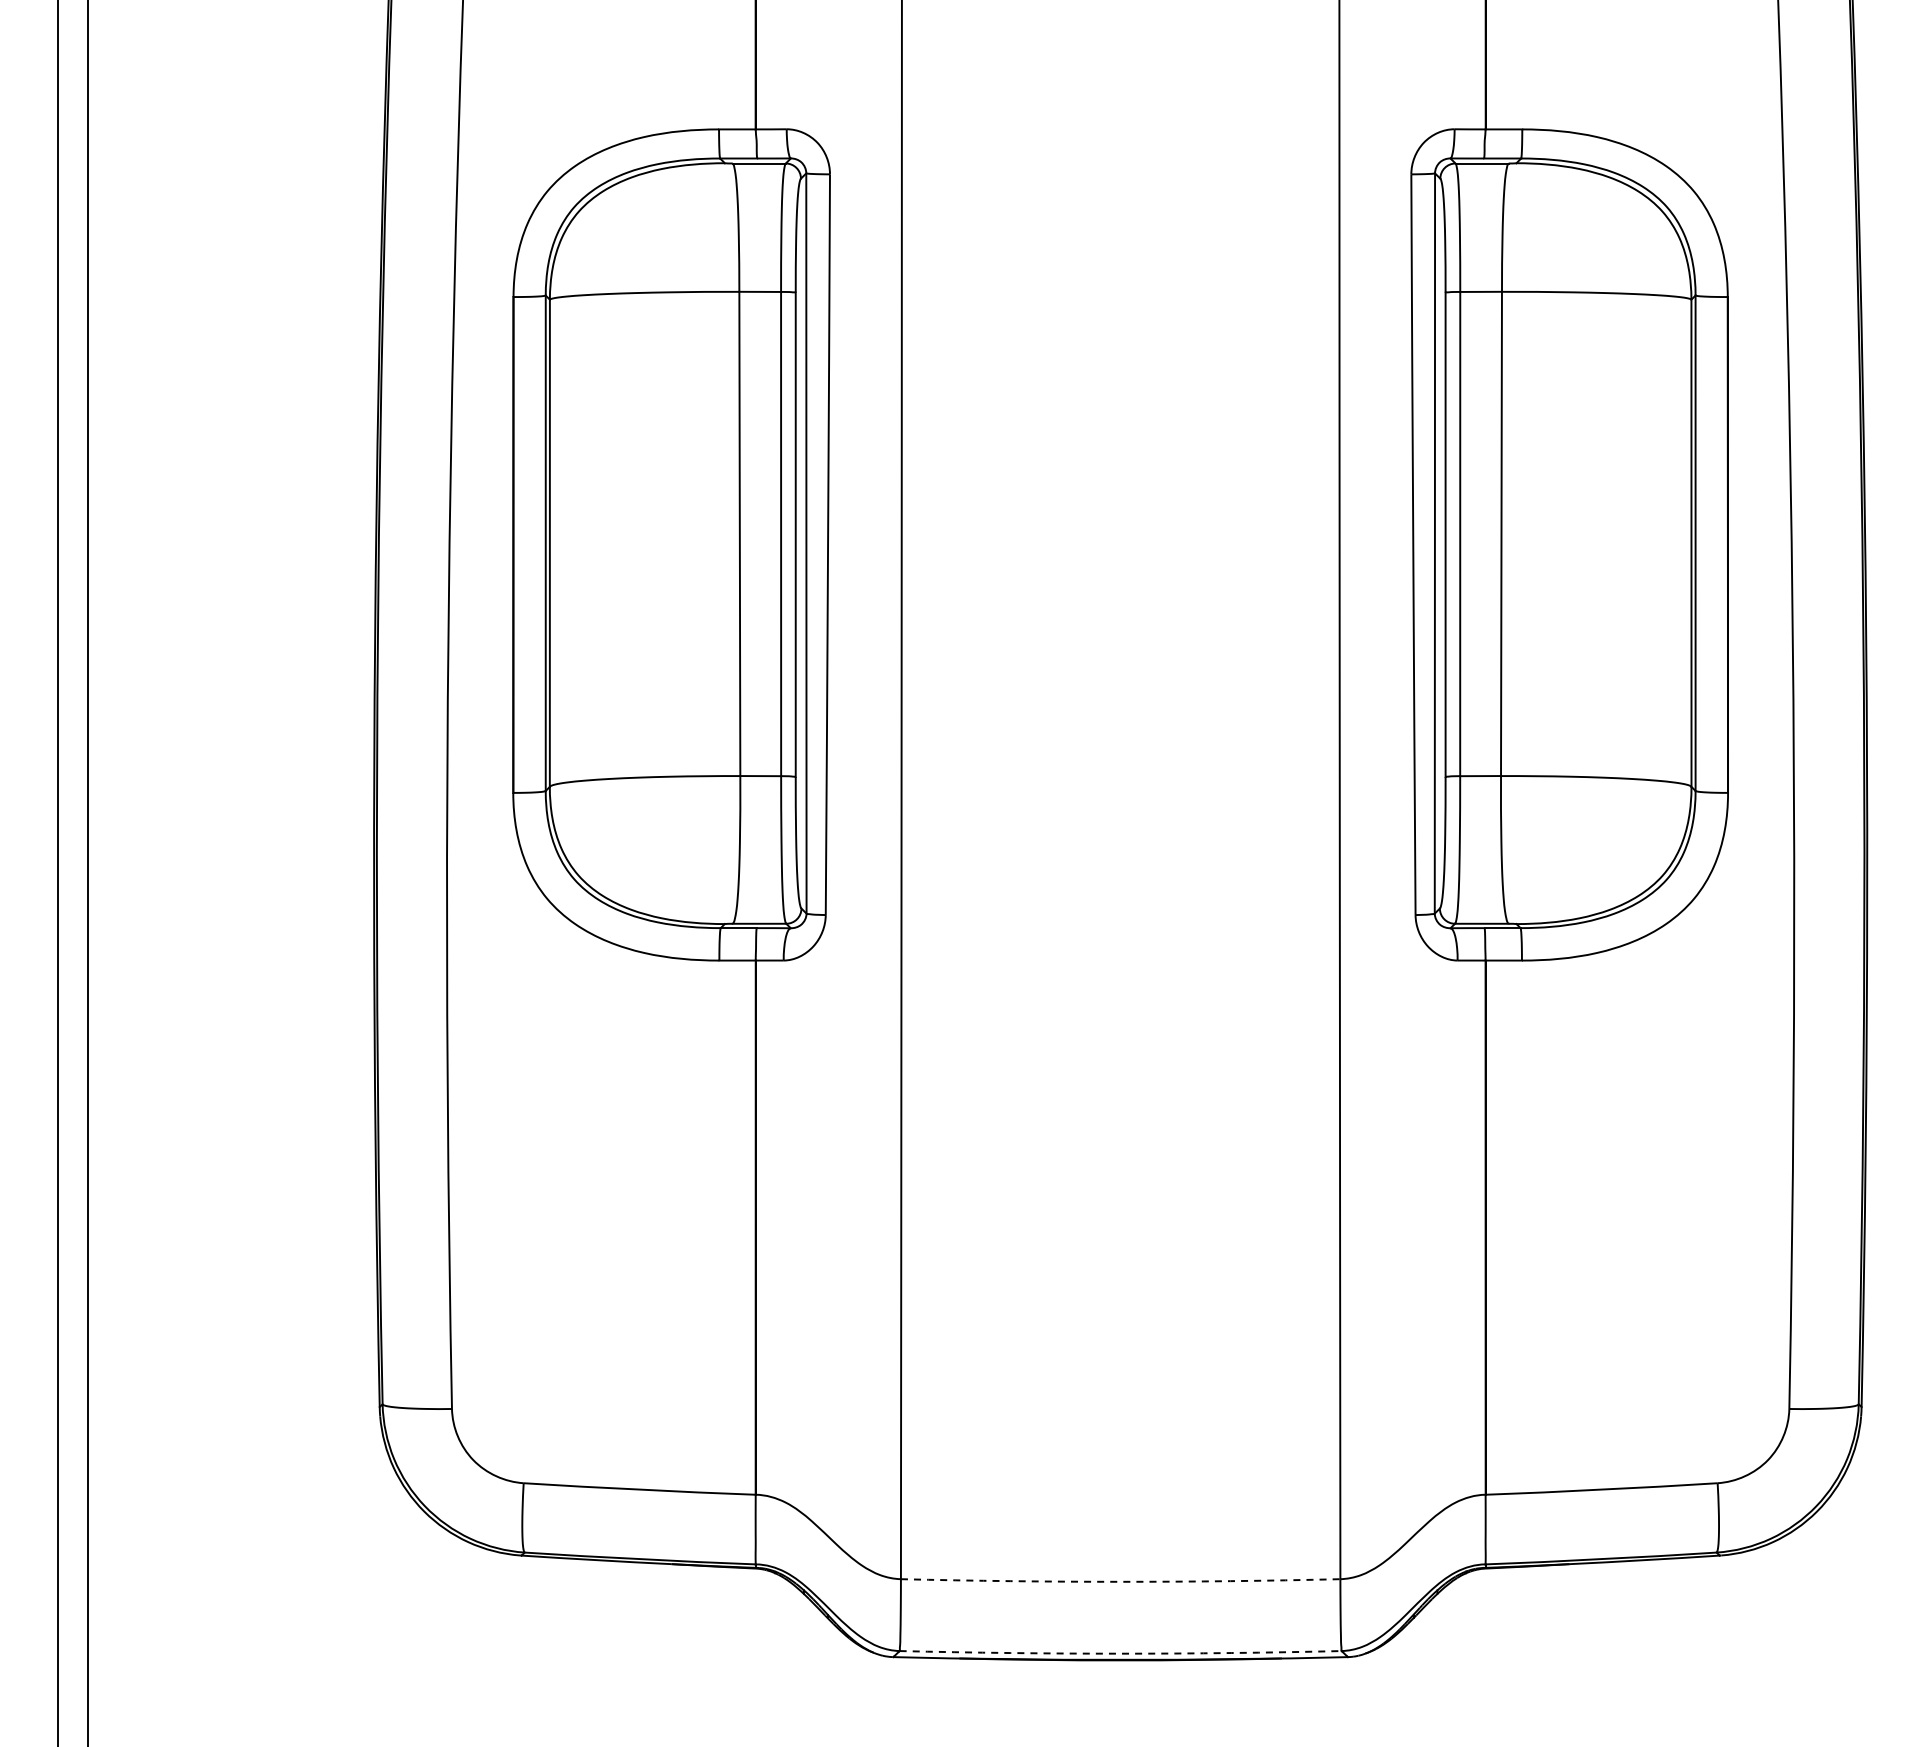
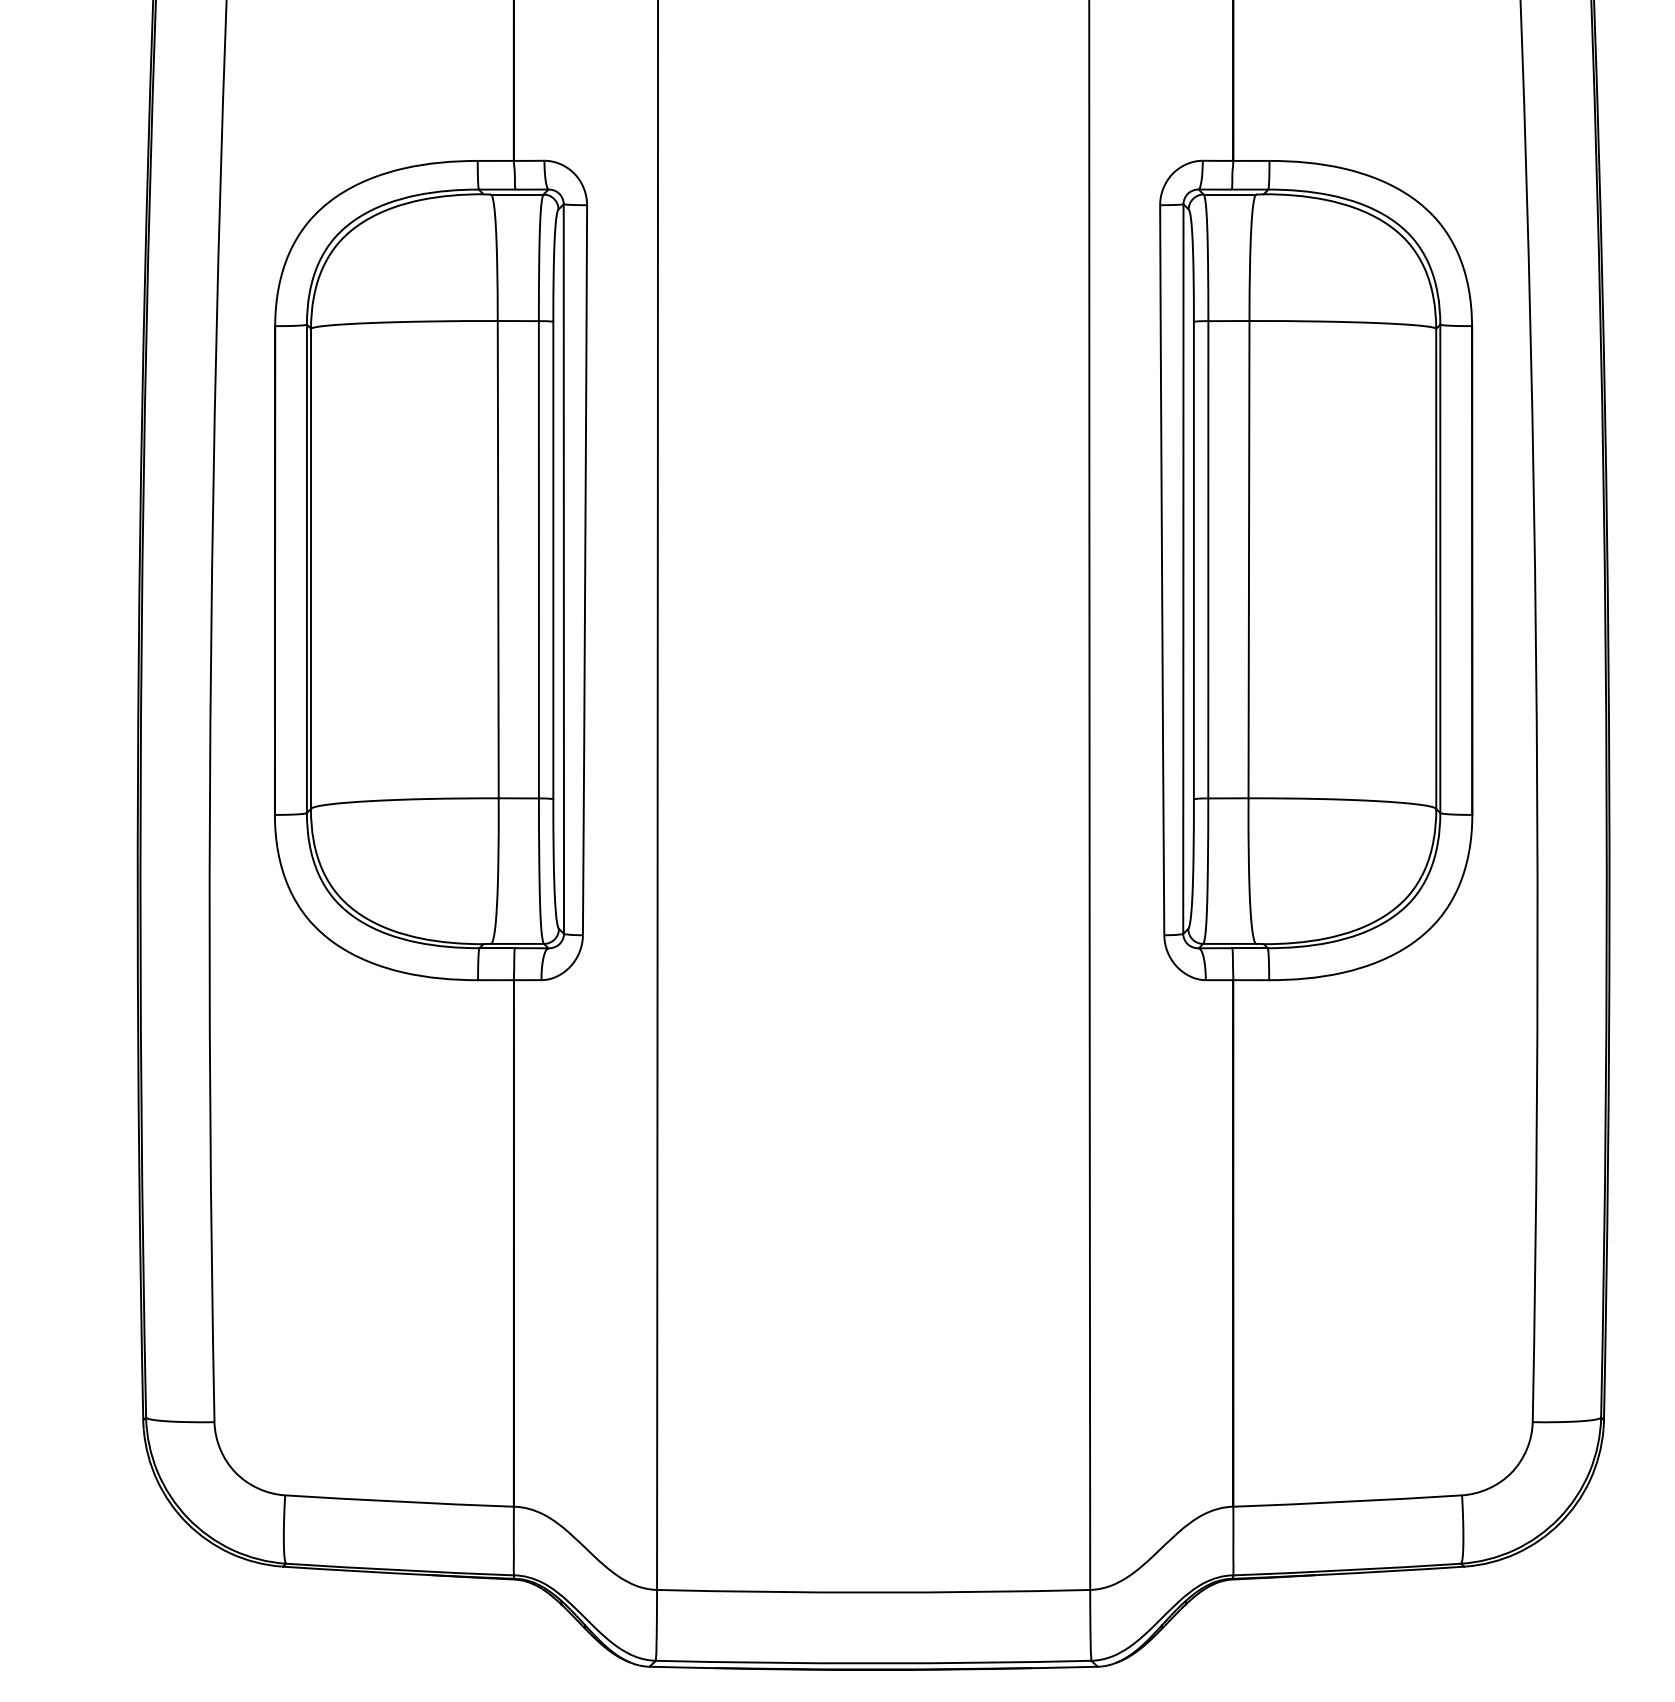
arc: (1120, 1581) -> (873, 1592), dashed -> solid
arc: (1120, 1653) -> (873, 1663), dashed -> solid

